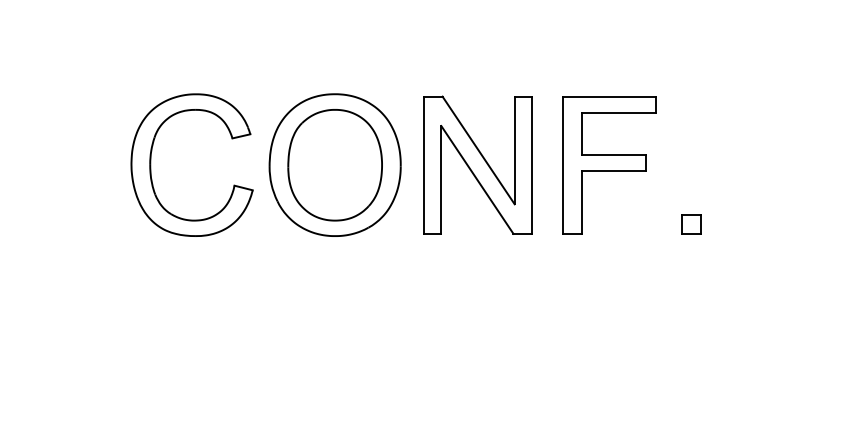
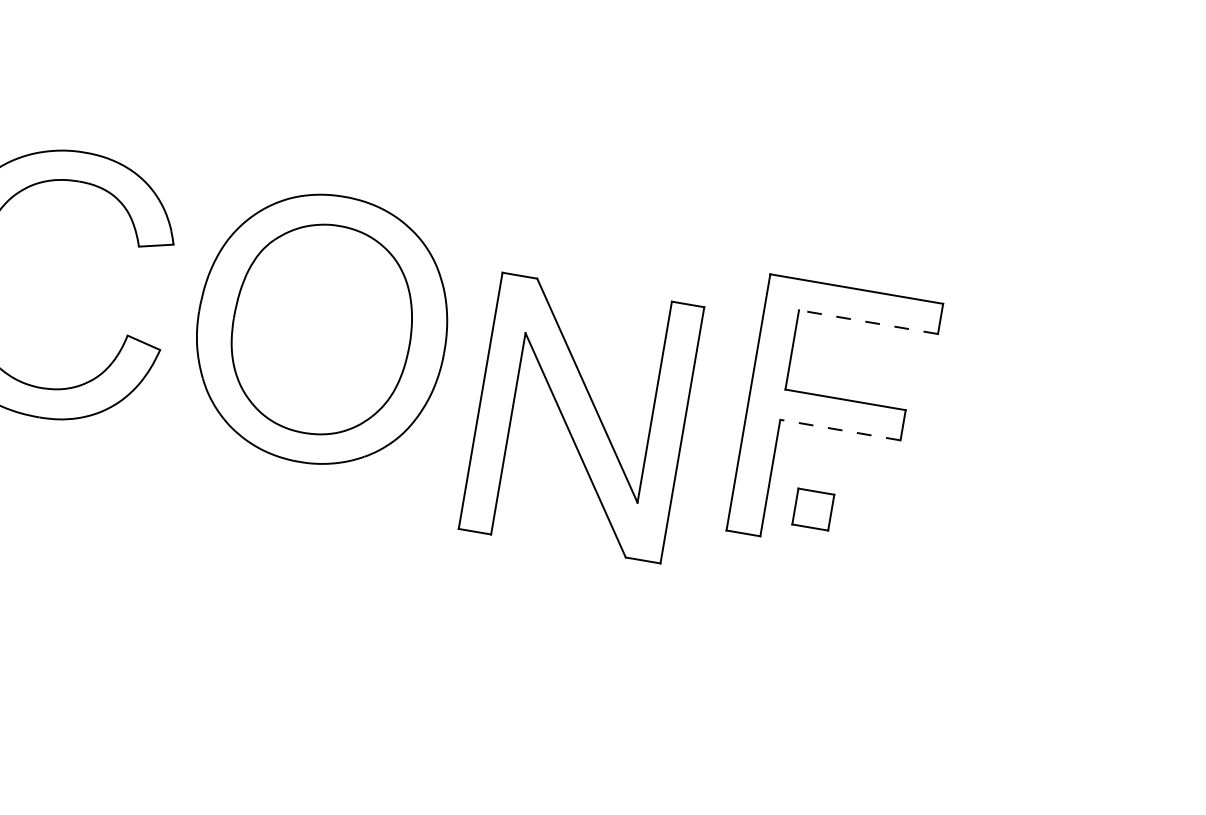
line: (618, 112) -> (868, 321), solid -> dashed
part: (477, 164) -> (580, 416), moved
line: (613, 171) -> (839, 430), solid -> dashed
part: (691, 224) -> (812, 509), moved

